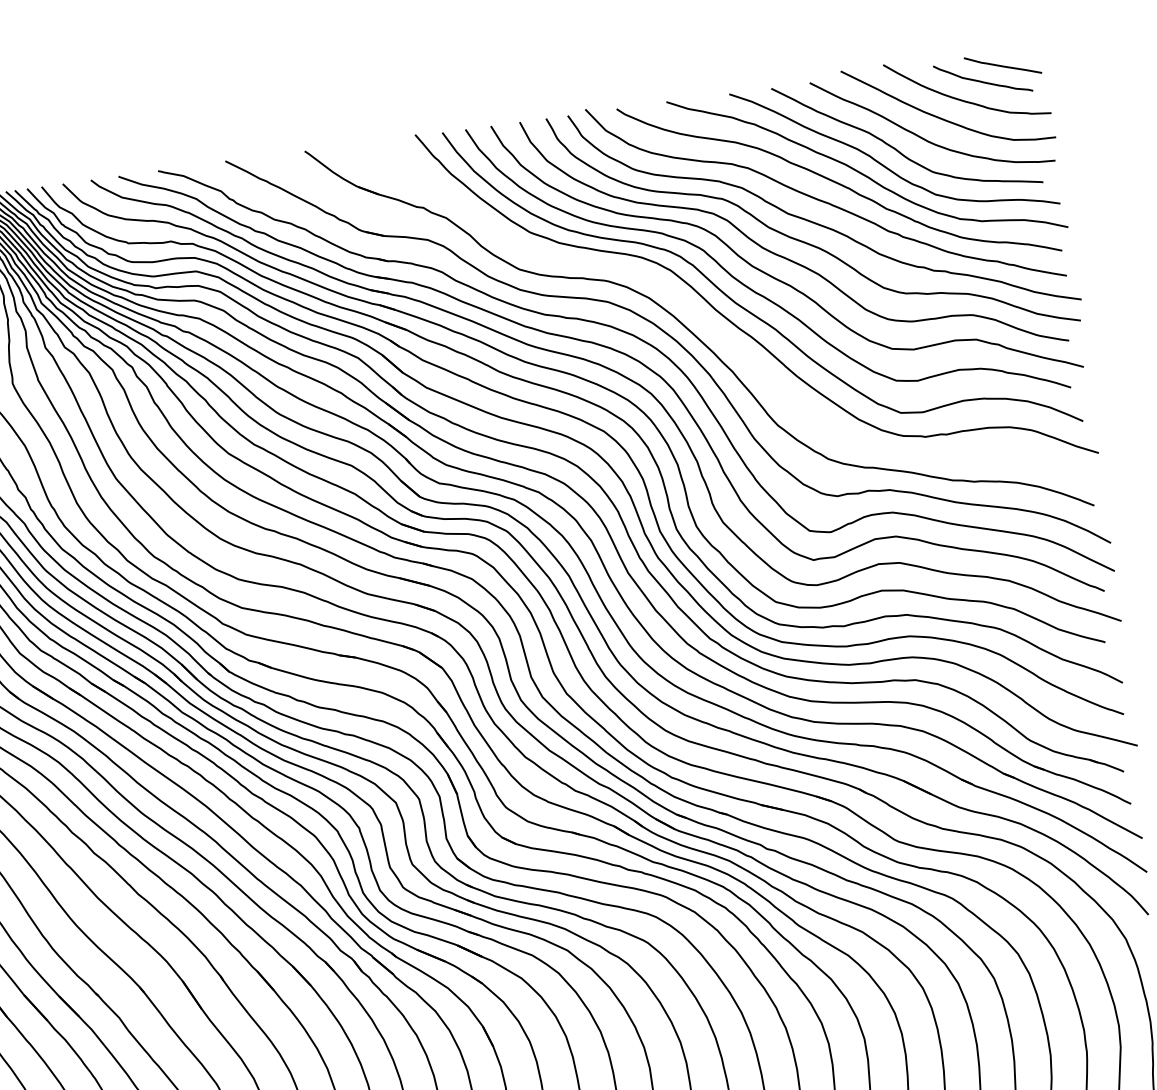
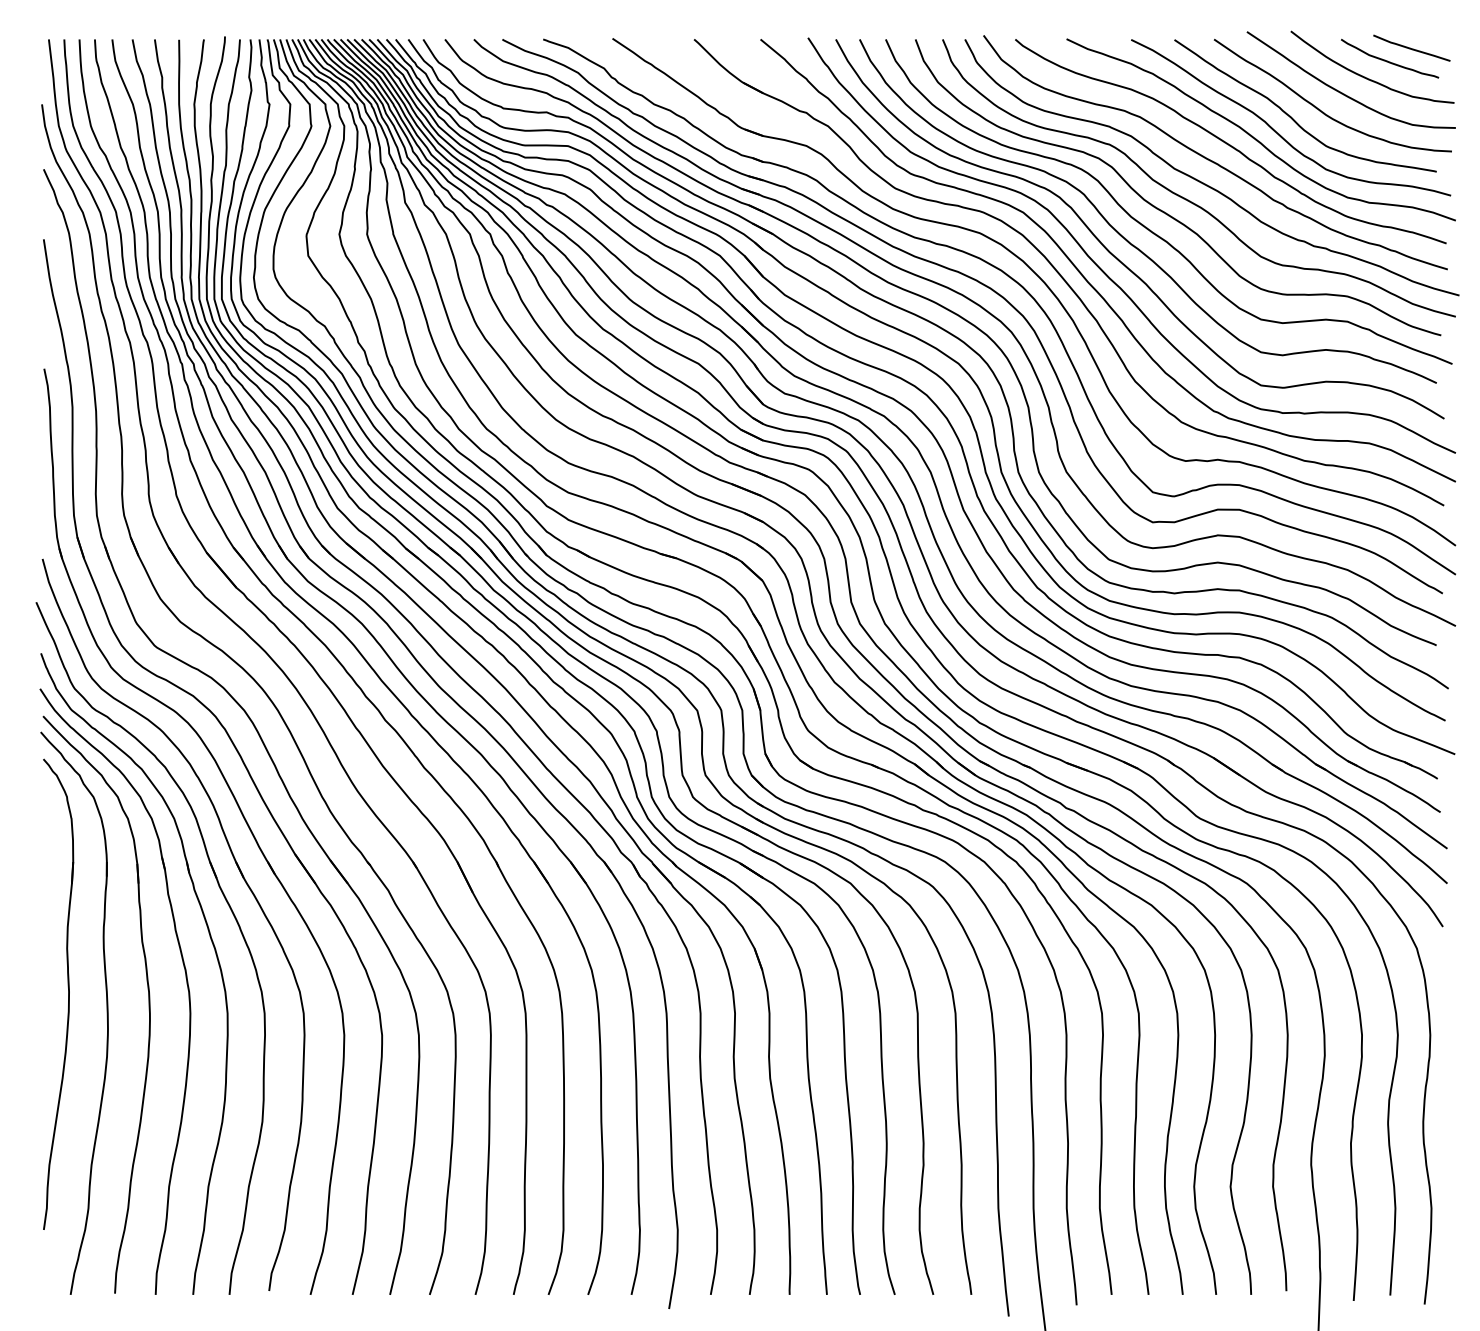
curve: (718, 332) -> (1087, 279), added

